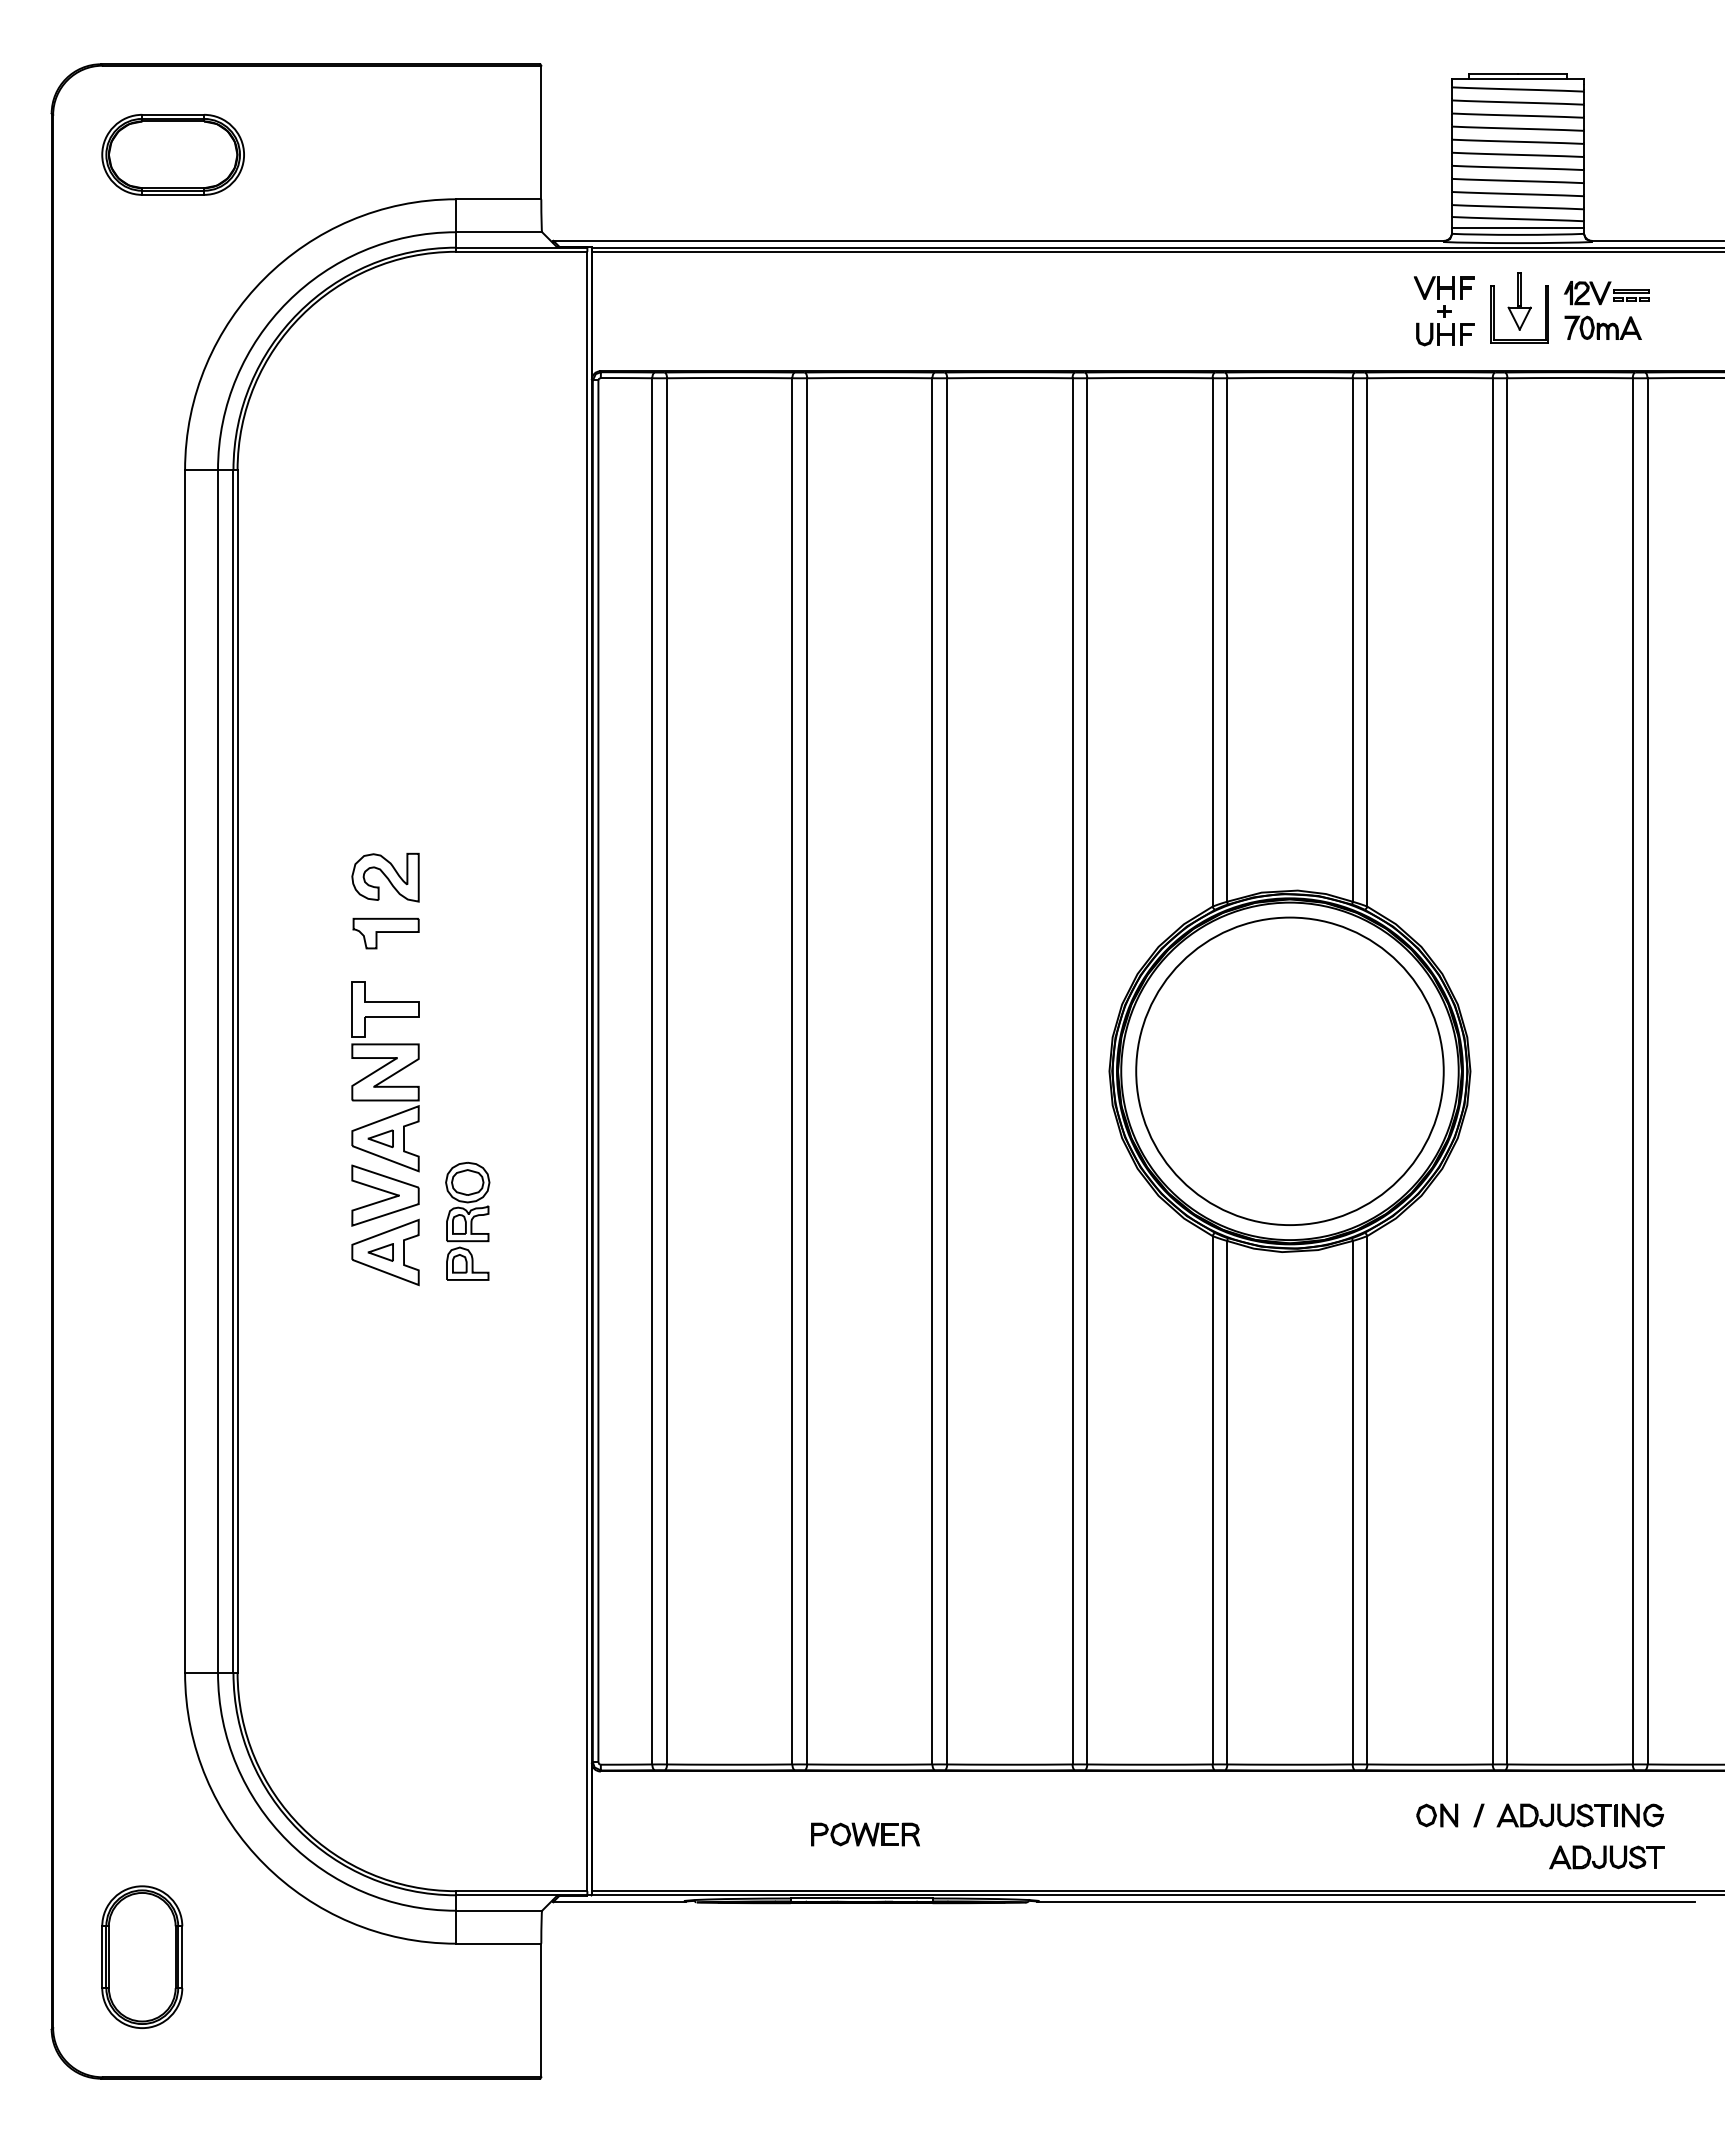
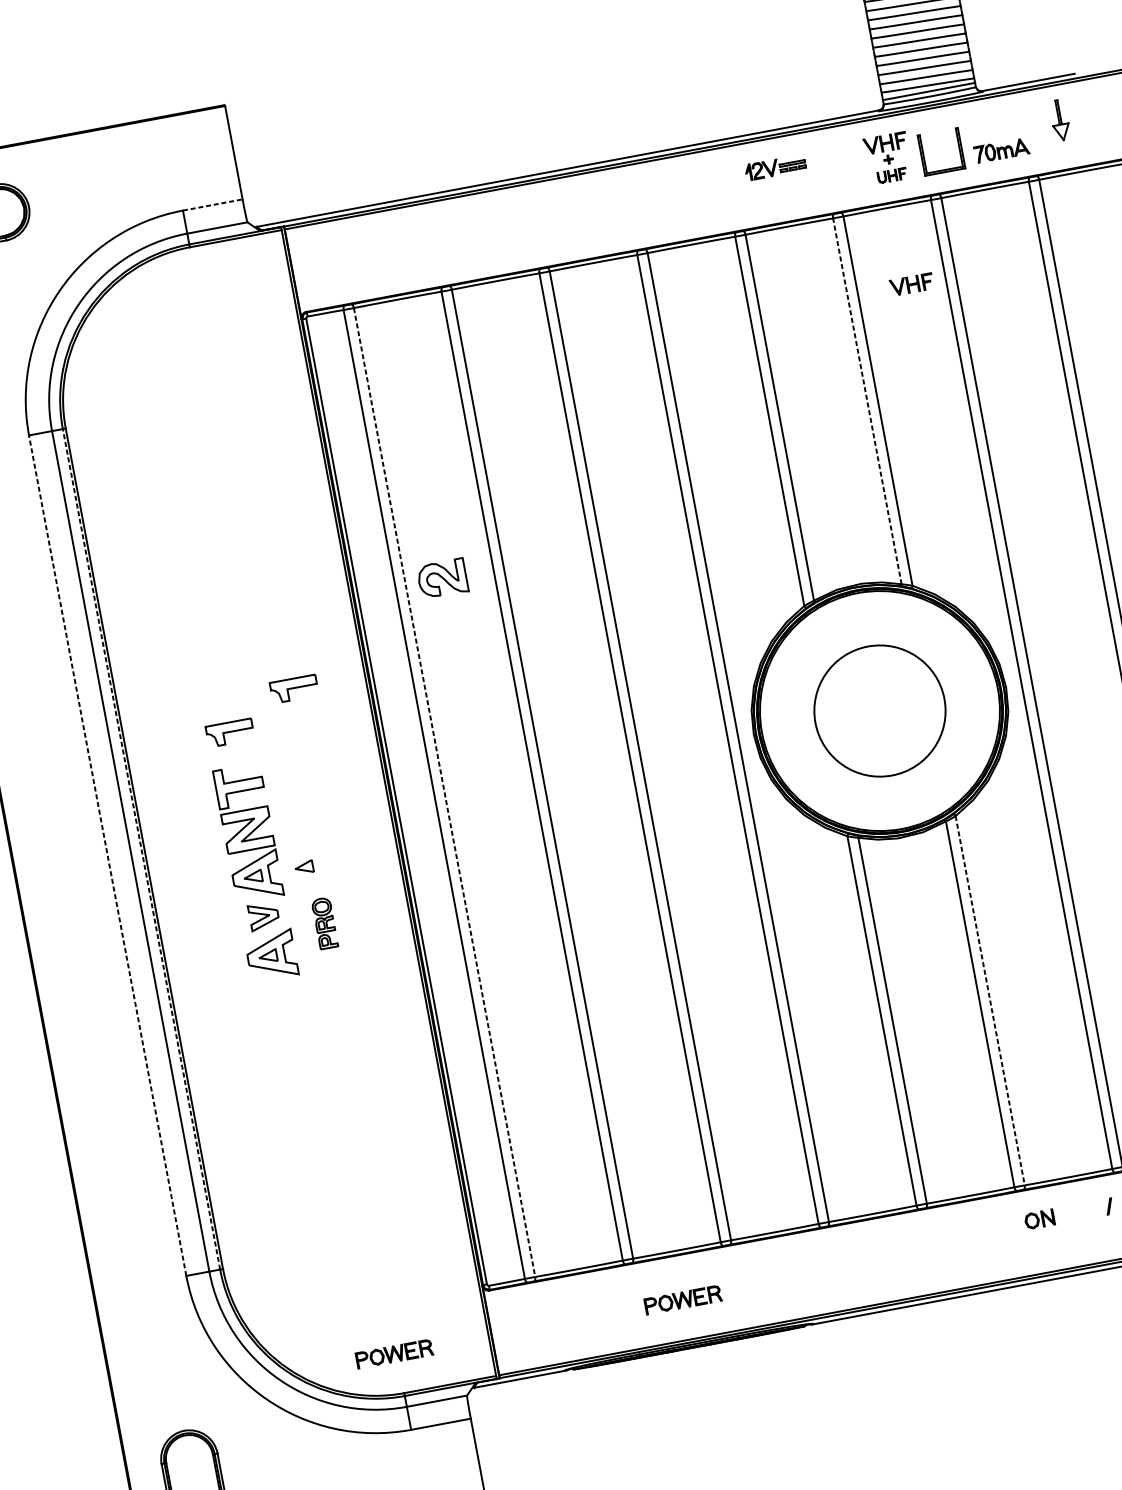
line: (498, 199) -> (212, 205), solid -> dashed
part: (1606, 293) -> (775, 167), moved
part: (1519, 301) -> (1059, 120), moved
part: (1445, 334) -> (892, 175), size x0.7
part: (1444, 489) -> (911, 284), added
line: (1352, 639) -> (867, 401), solid -> dashed
part: (385, 877) -> (442, 578), moved
part: (485, 889) -> (293, 689), added
line: (185, 1071) -> (108, 855), solid -> dashed
line: (233, 1071) -> (141, 849), solid -> dashed
line: (667, 1071) -> (444, 792), solid -> dashed
circle: (1289, 1071) -> (879, 711), size x0.6
part: (453, 1138) -> (304, 867), added
part: (385, 1195) -> (264, 916), size x0.6
part: (467, 1220) -> (324, 922), size x0.6
line: (1367, 1500) -> (990, 1000), solid -> dashed
part: (1437, 1815) -> (1039, 1219), moved
part: (452, 1834) -> (394, 1354), added

